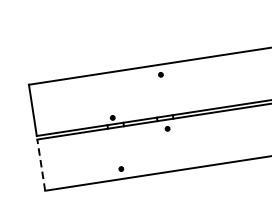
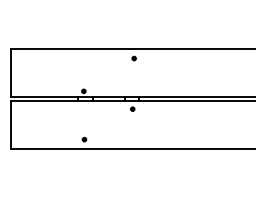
line: (41, 164) -> (11, 124), dashed -> solid

